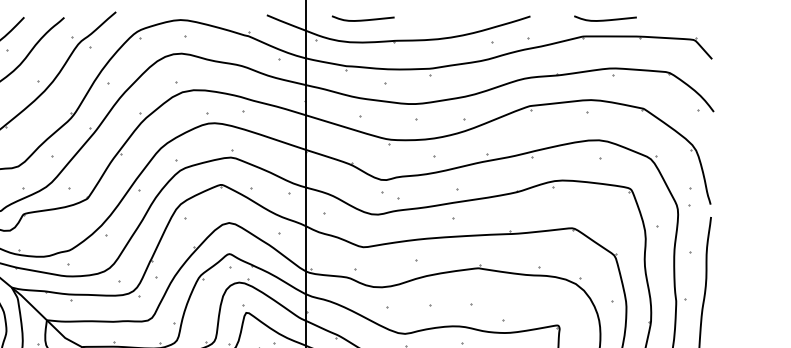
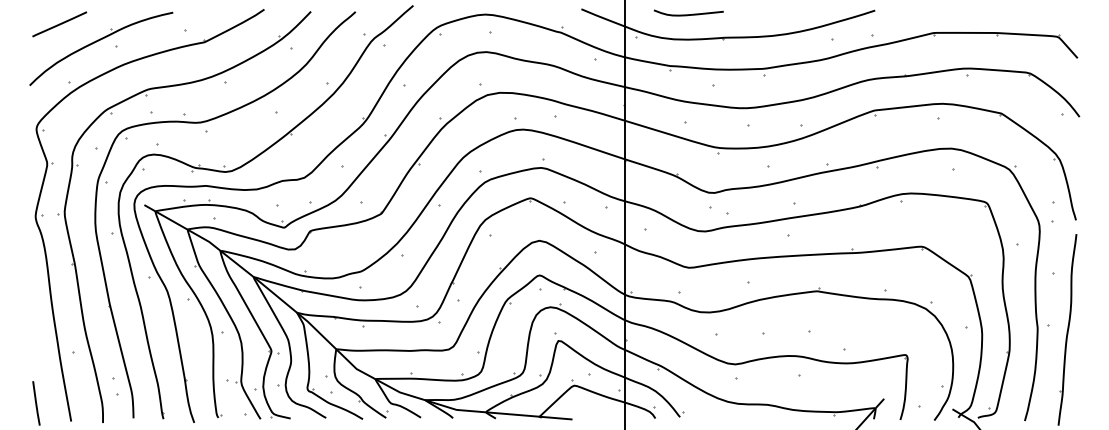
curve: (605, 19) -> (958, 14), removed

